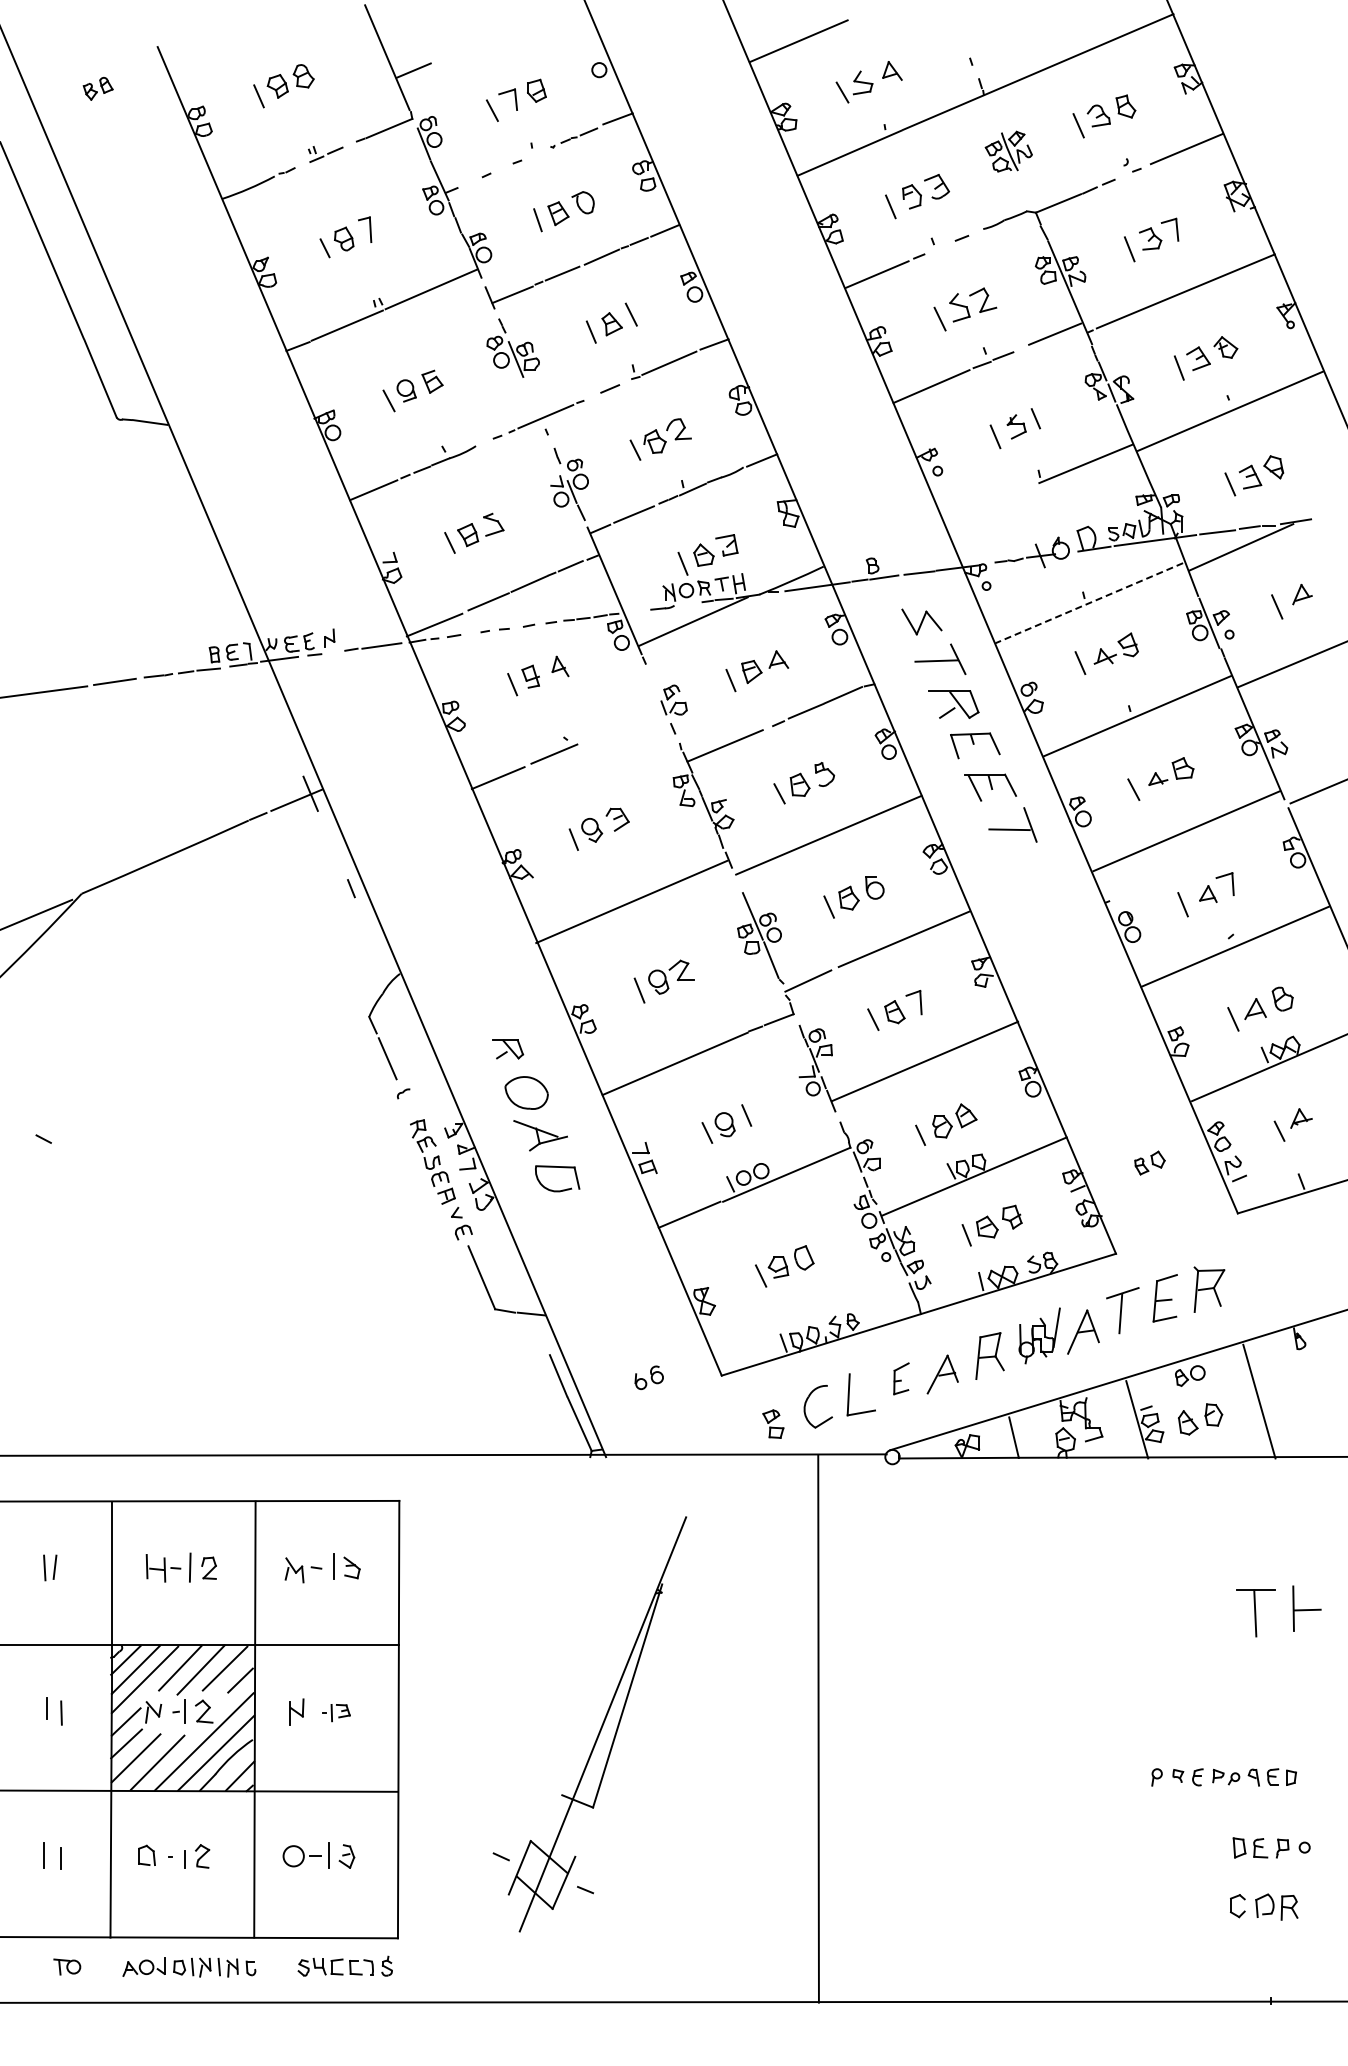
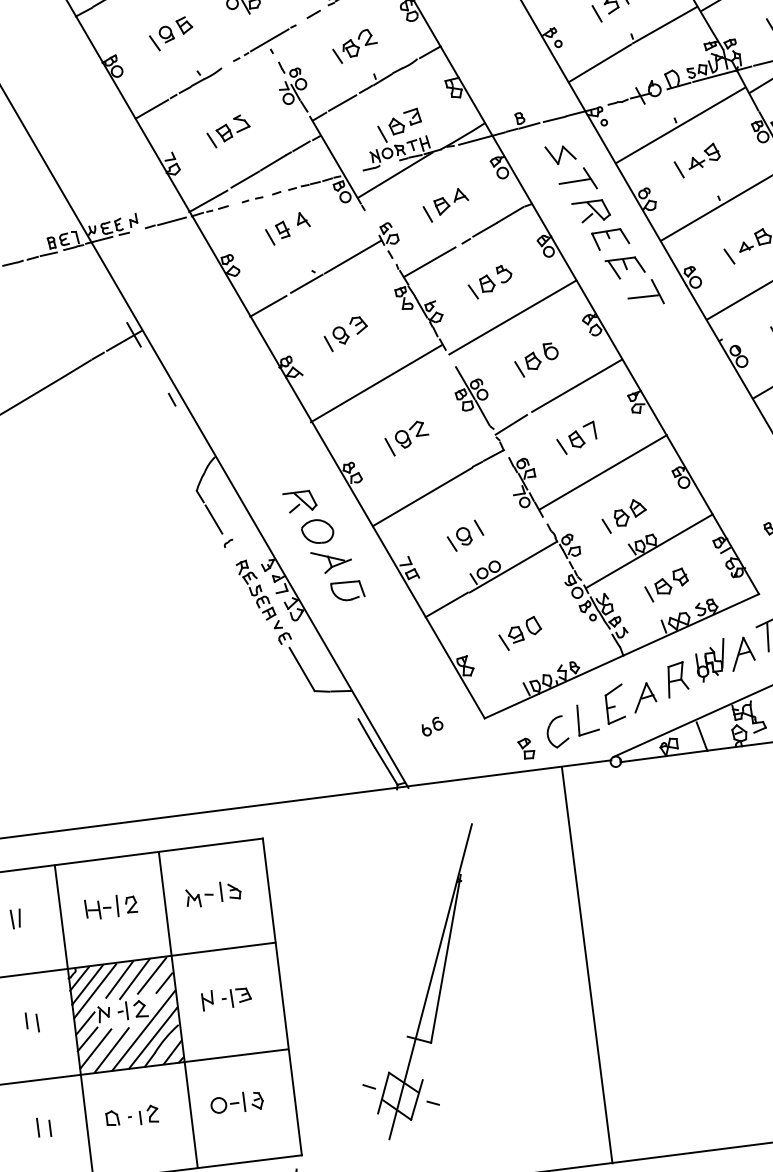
line: (990, 504) -> (599, 63), added
line: (1089, 603) -> (680, 125), dashed -> solid
line: (621, 725) -> (352, 256), added
part: (507, 1049) -> (299, 501), size x1.43
part: (901, 1378) -> (615, 704), size x1.67
part: (336, 1712) -> (236, 997), size x1.43

